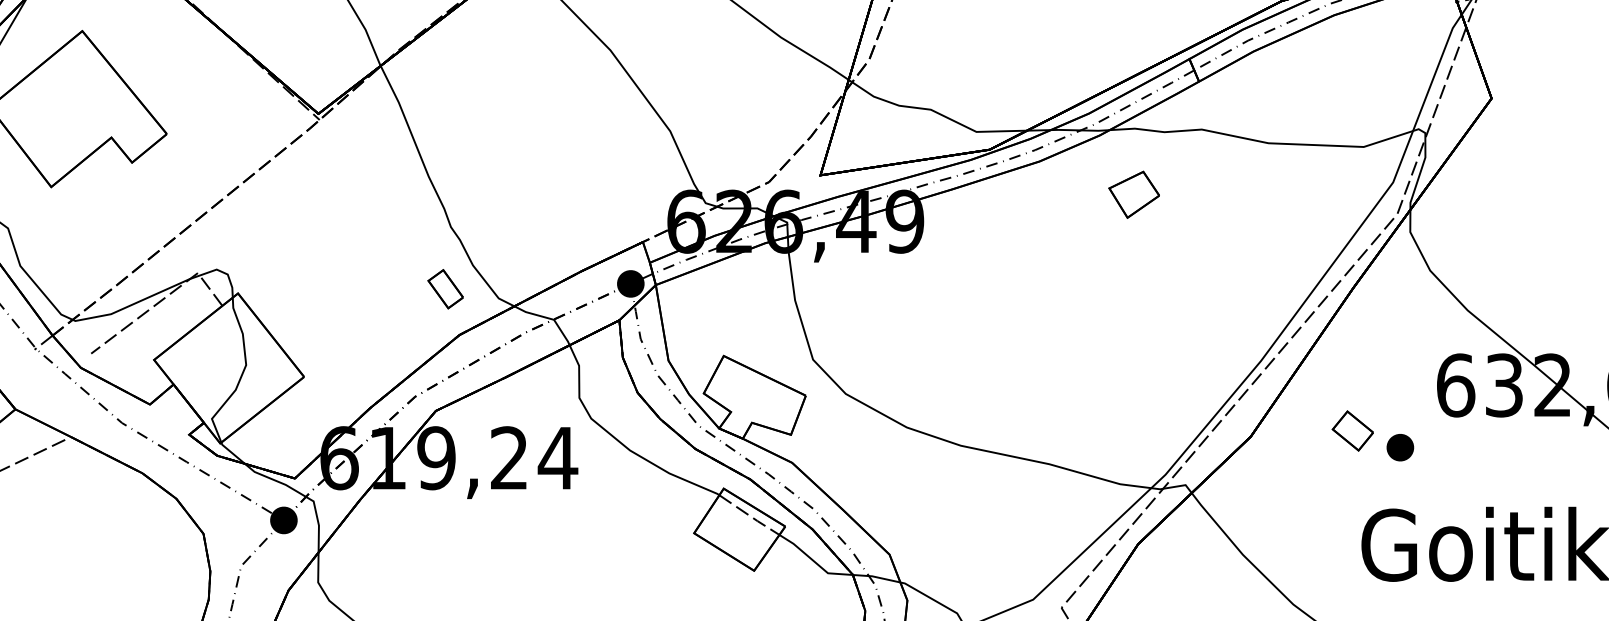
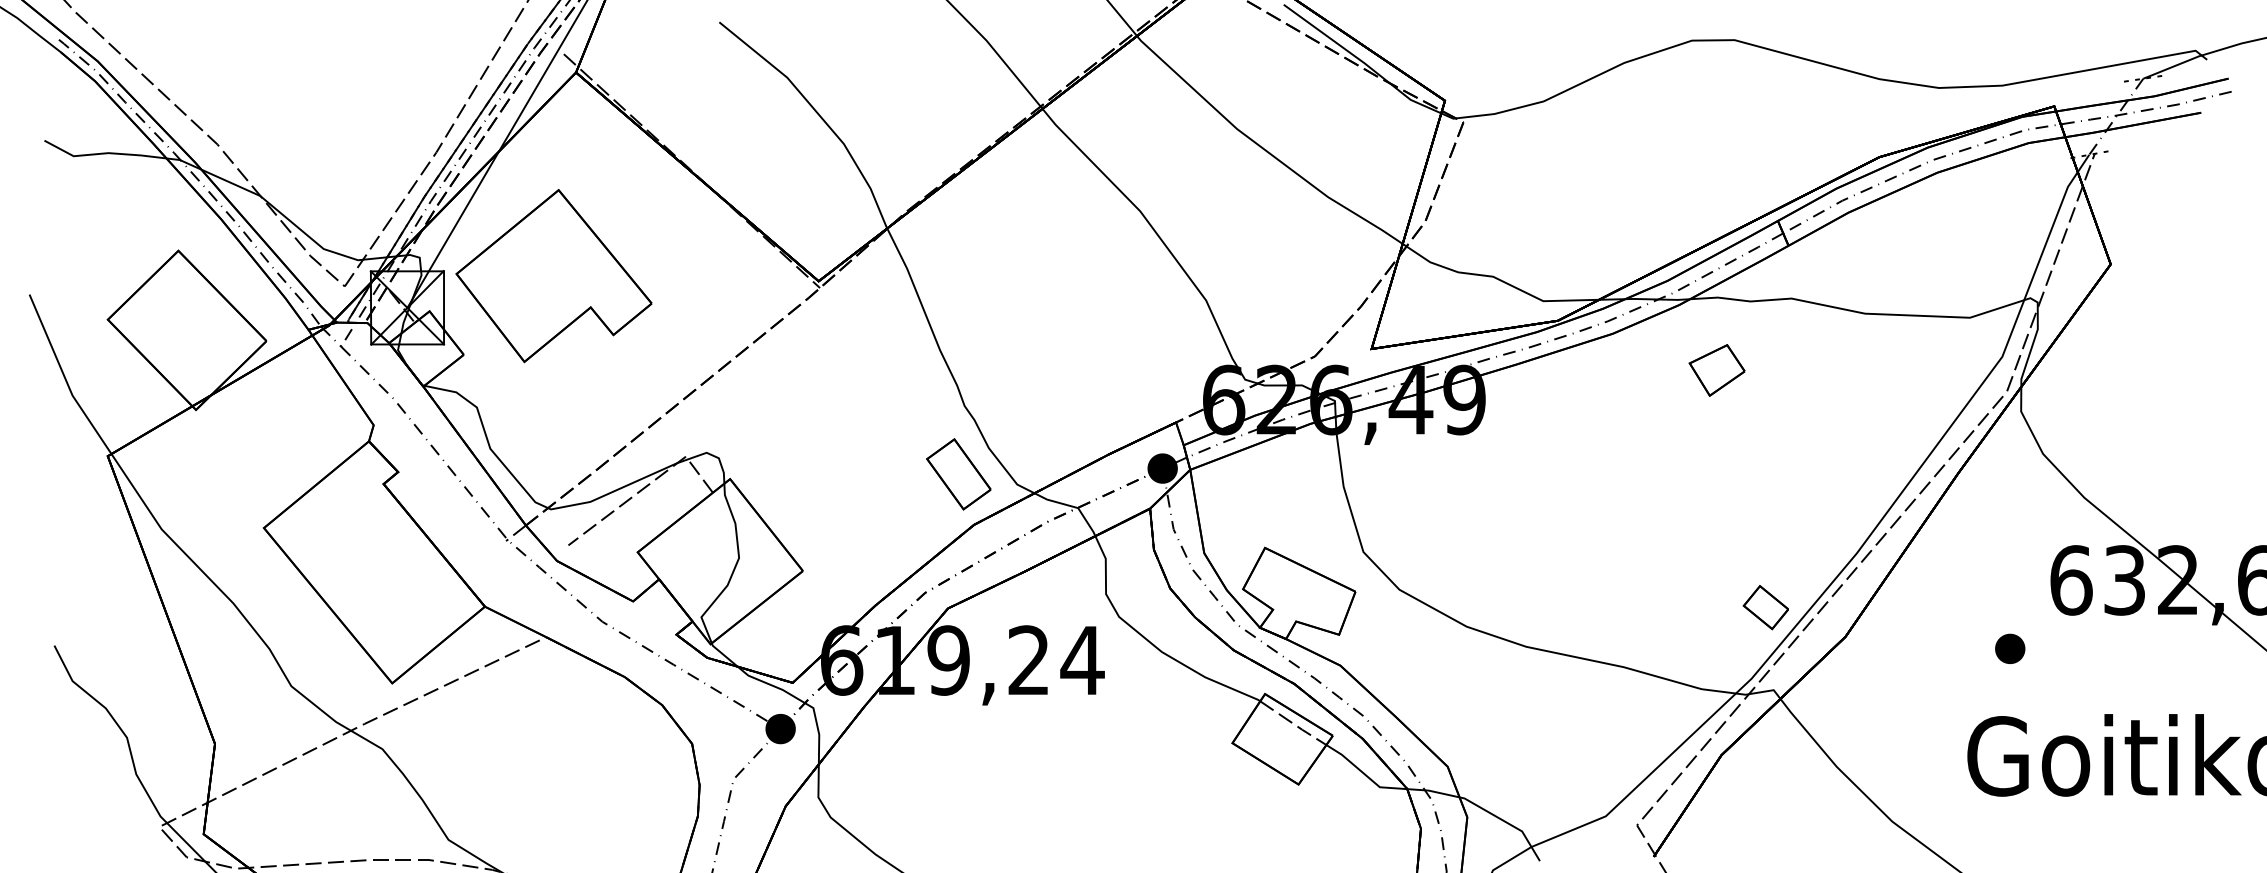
part: (445, 289) -> (958, 474), size x1.67
part: (1352, 430) -> (1765, 607), moved

